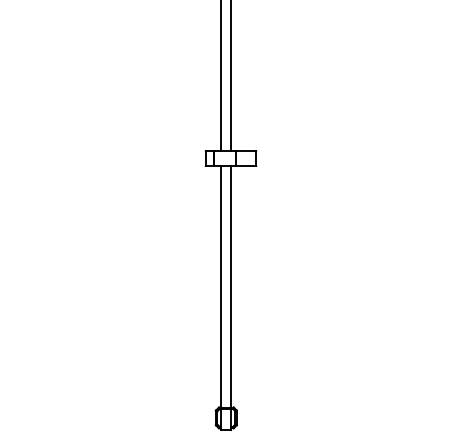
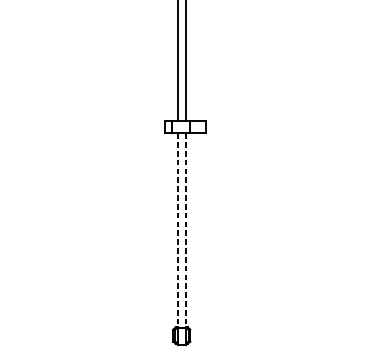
line: (221, 287) -> (177, 230), solid -> dashed
line: (231, 287) -> (185, 230), solid -> dashed

